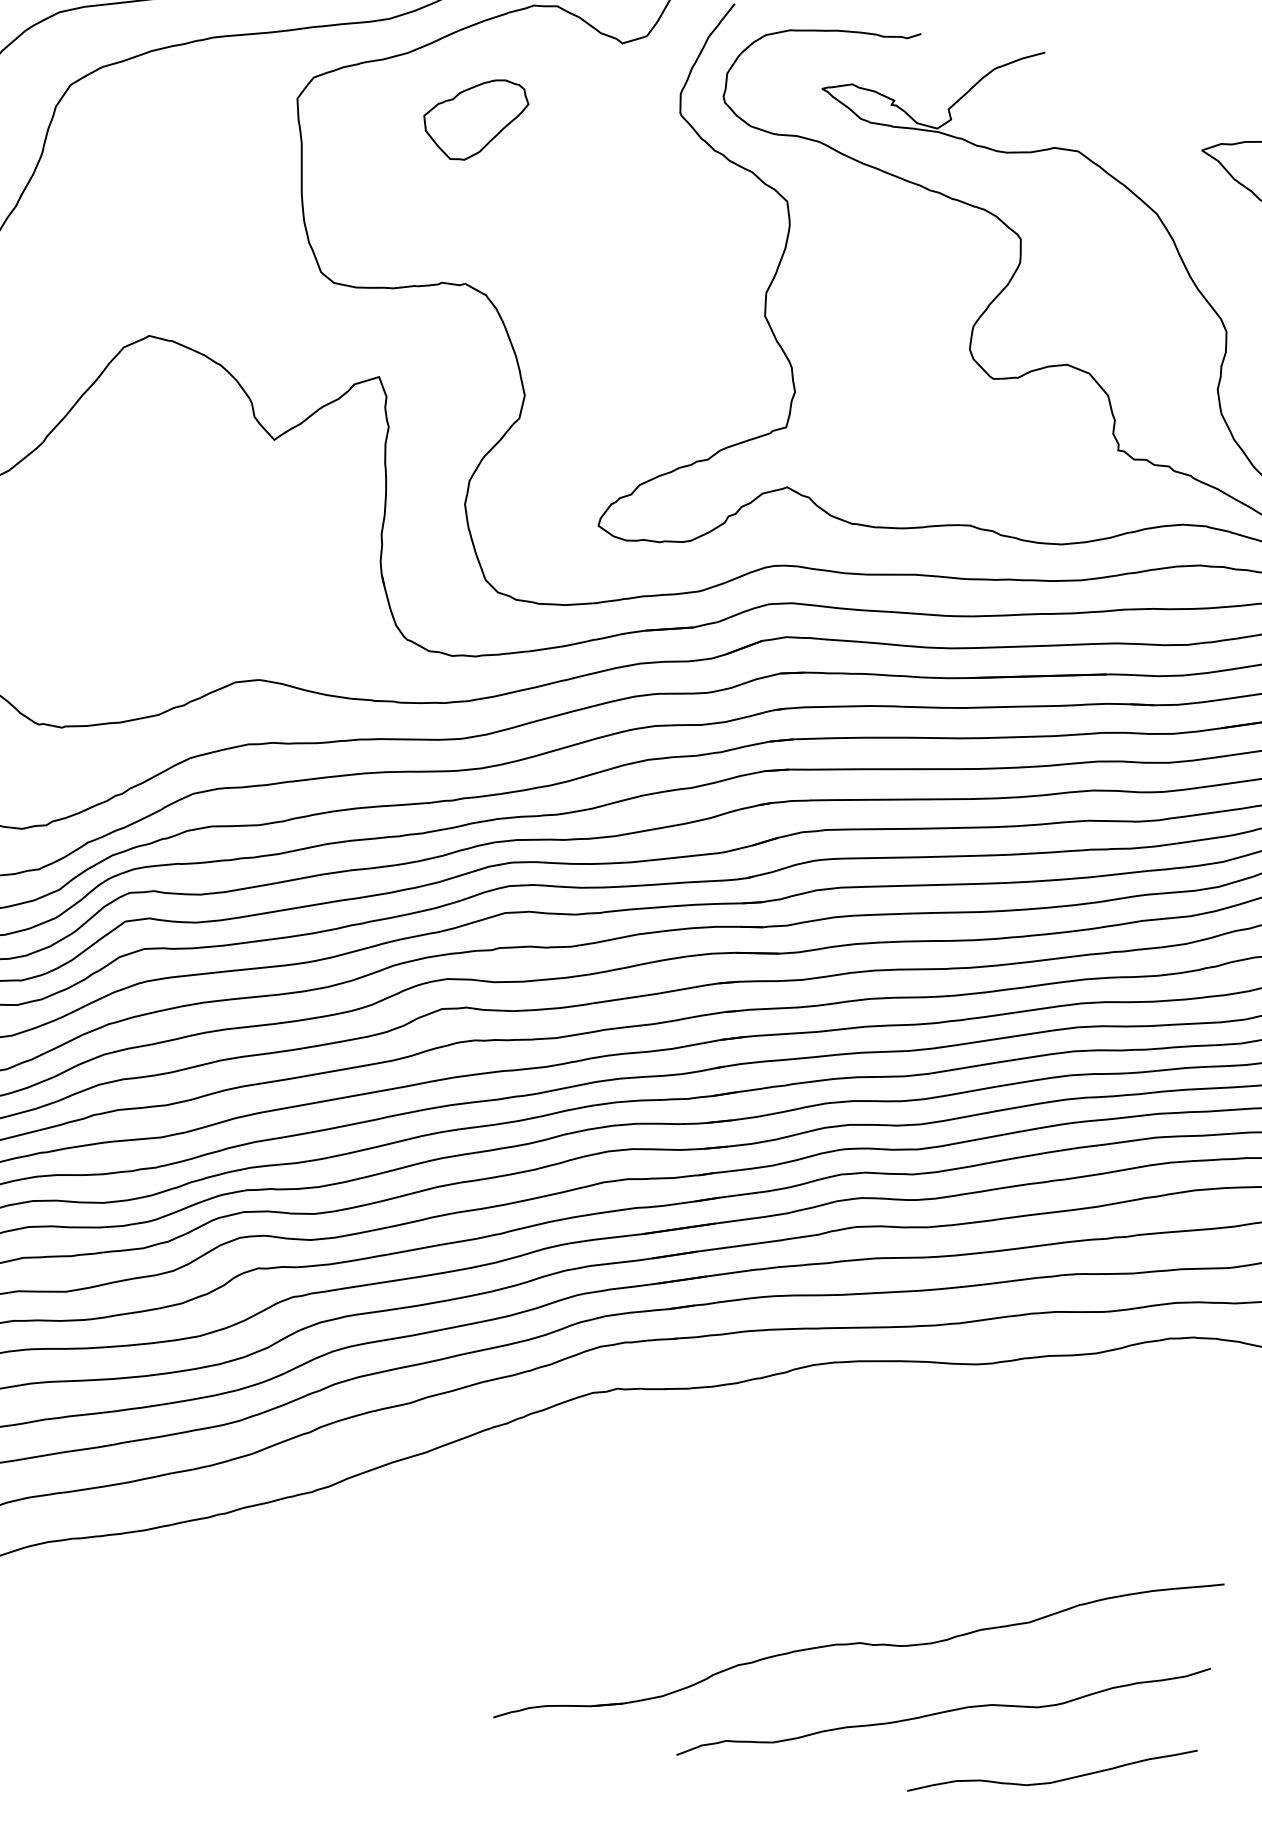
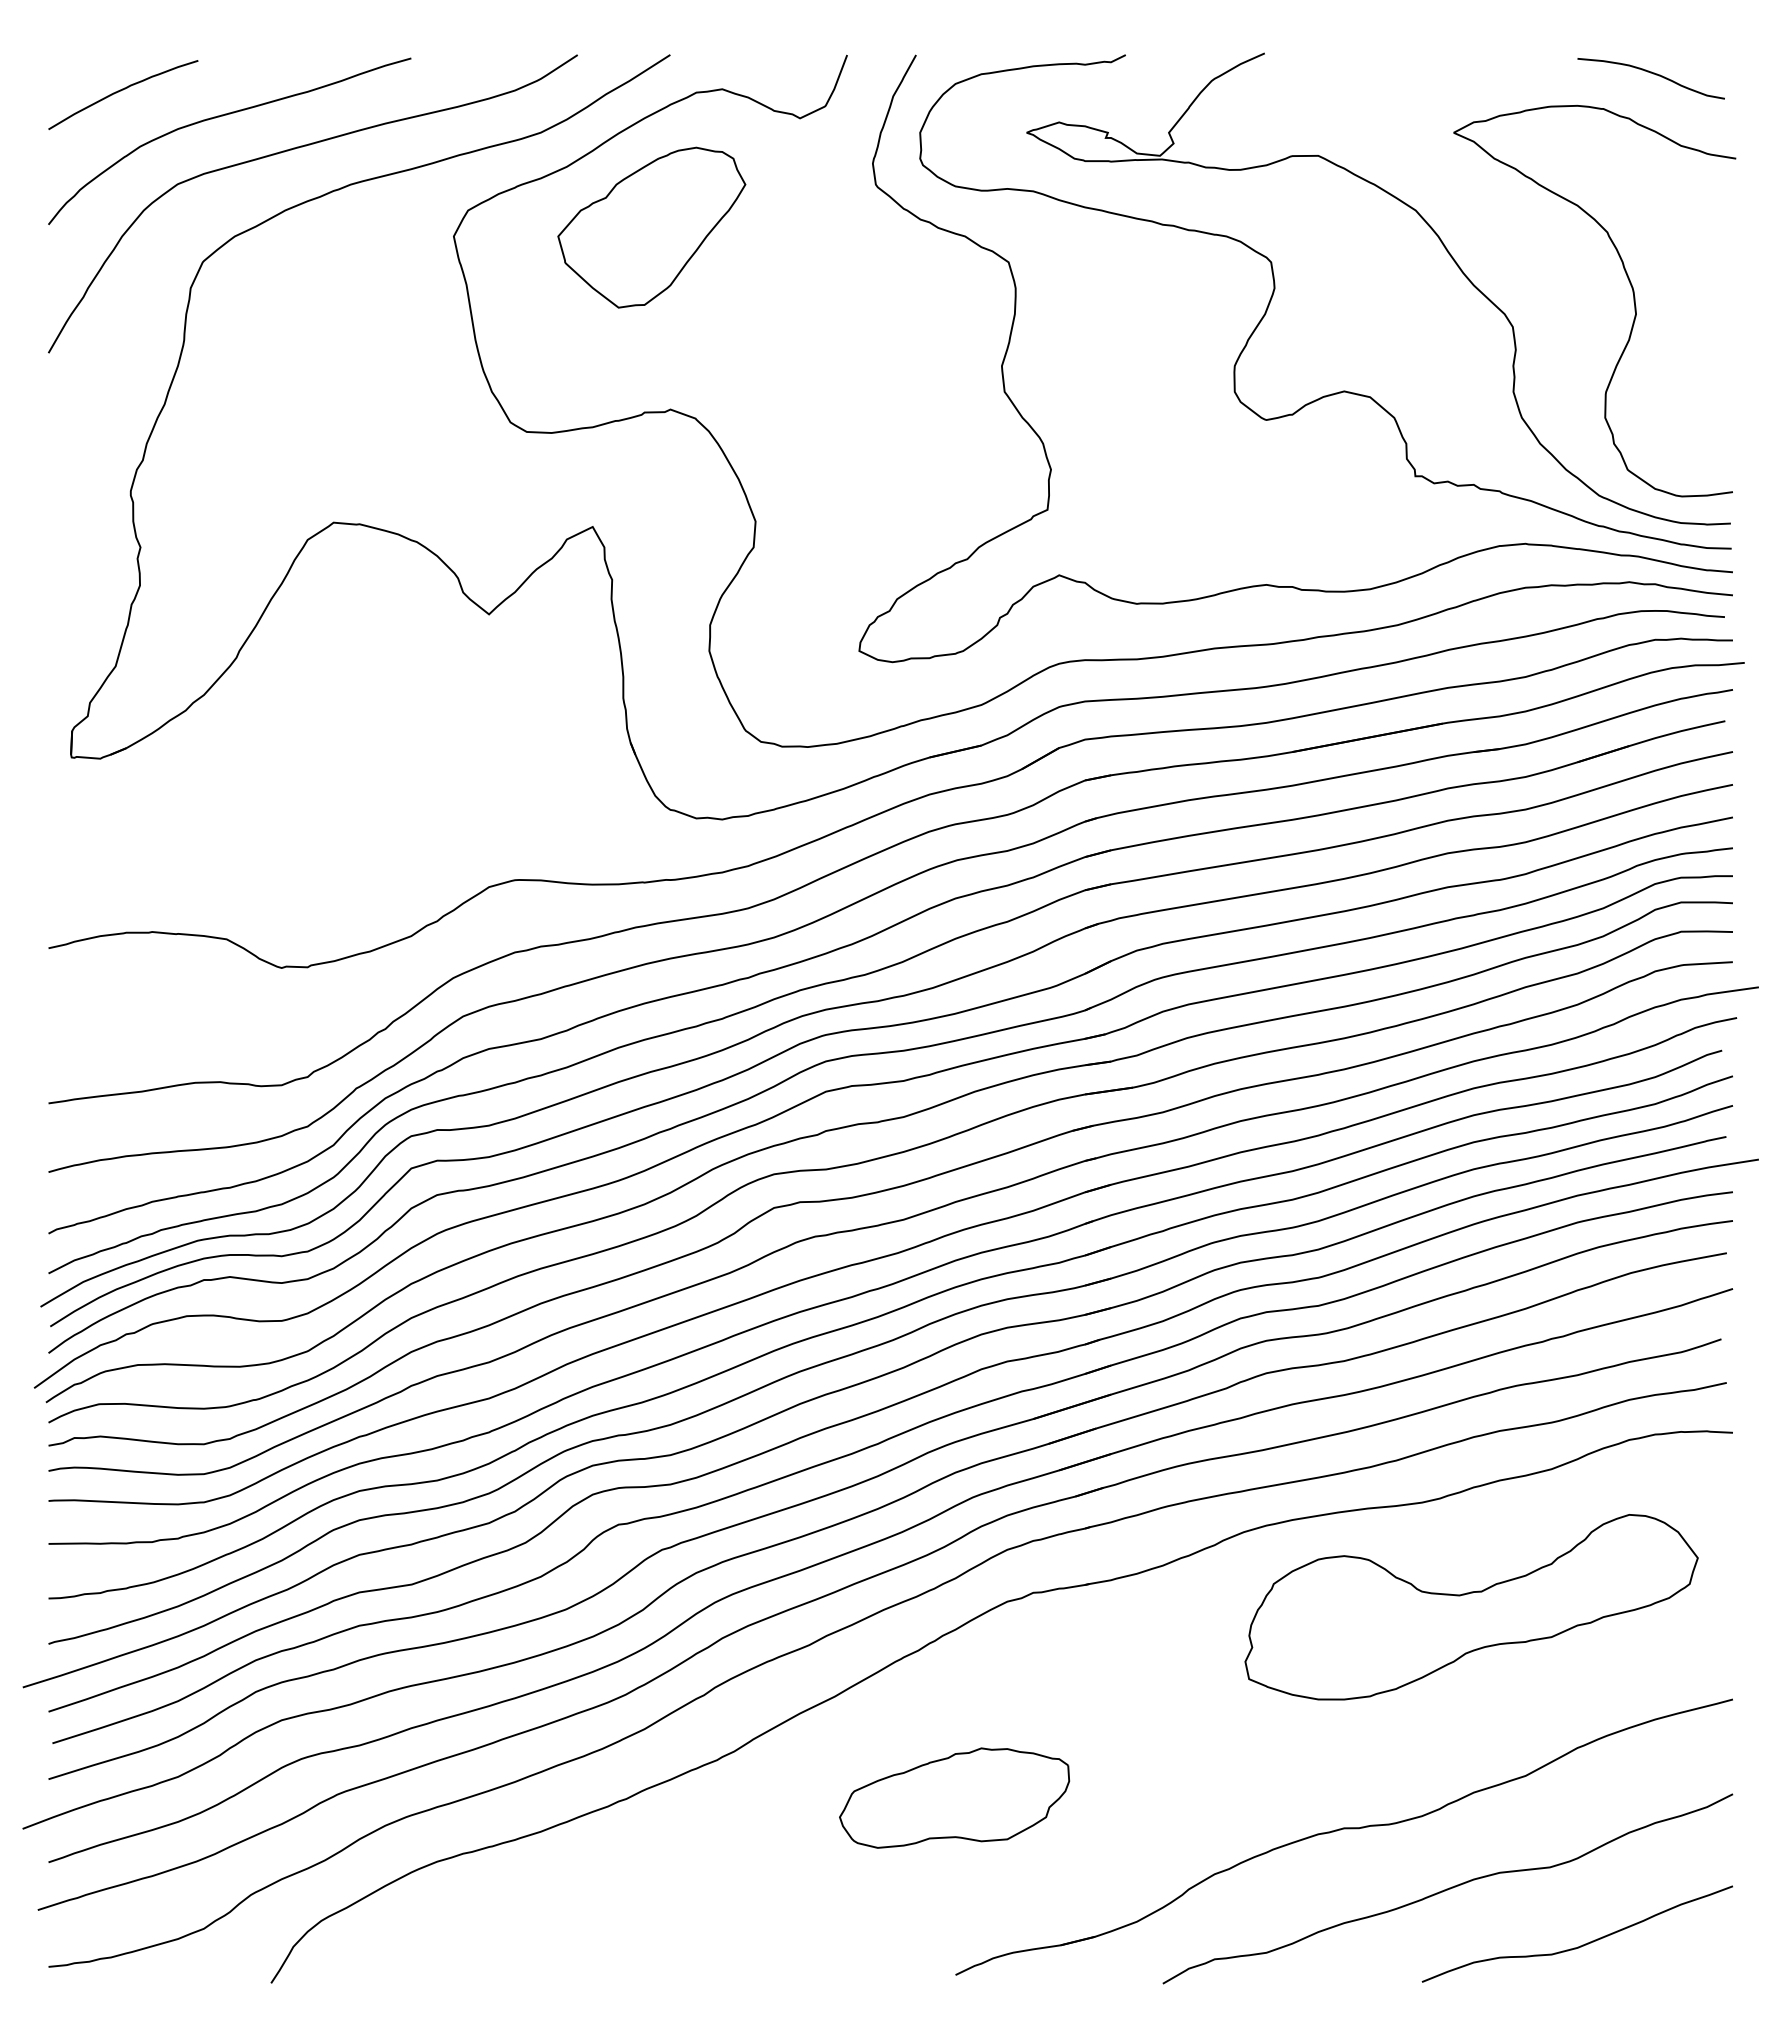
part: (474, 119) -> (651, 227), size x1.67
part: (1005, 1464) -> (1471, 1607), added
part: (517, 1559) -> (954, 1797), added

